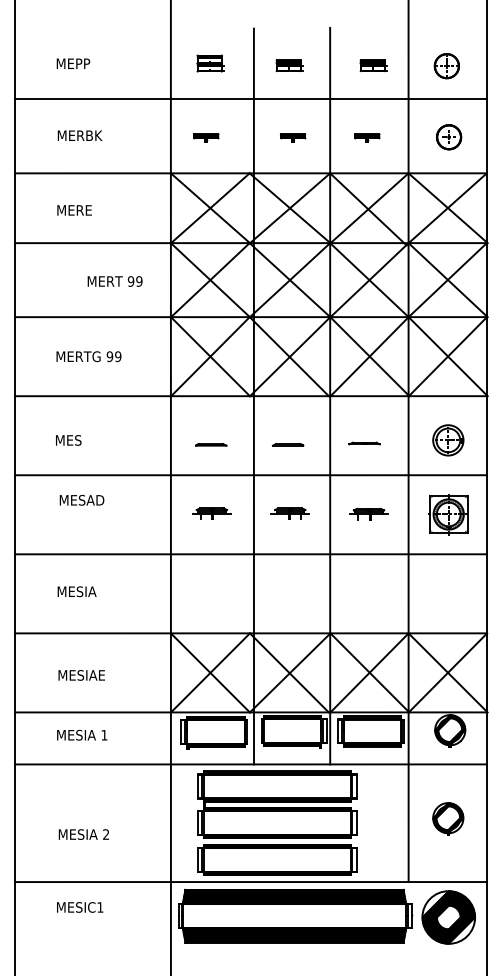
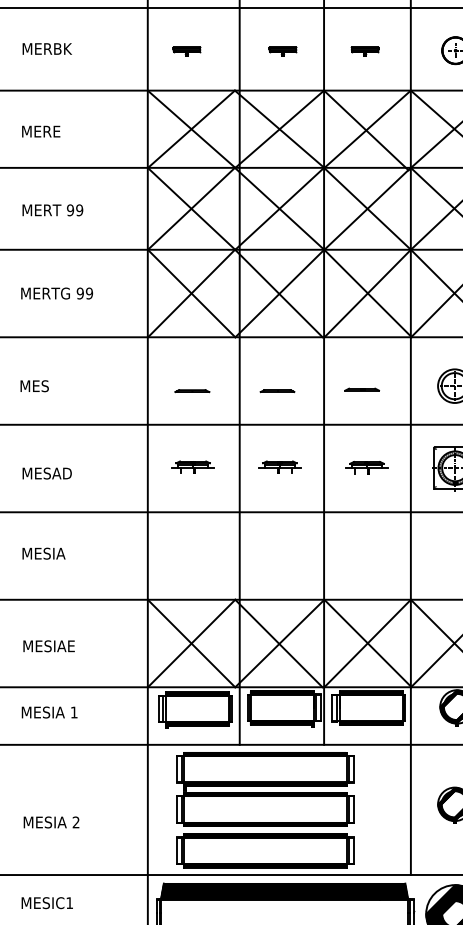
text: (114, 281) -> (52, 210), moved
text: (81, 500) -> (46, 473), moved

